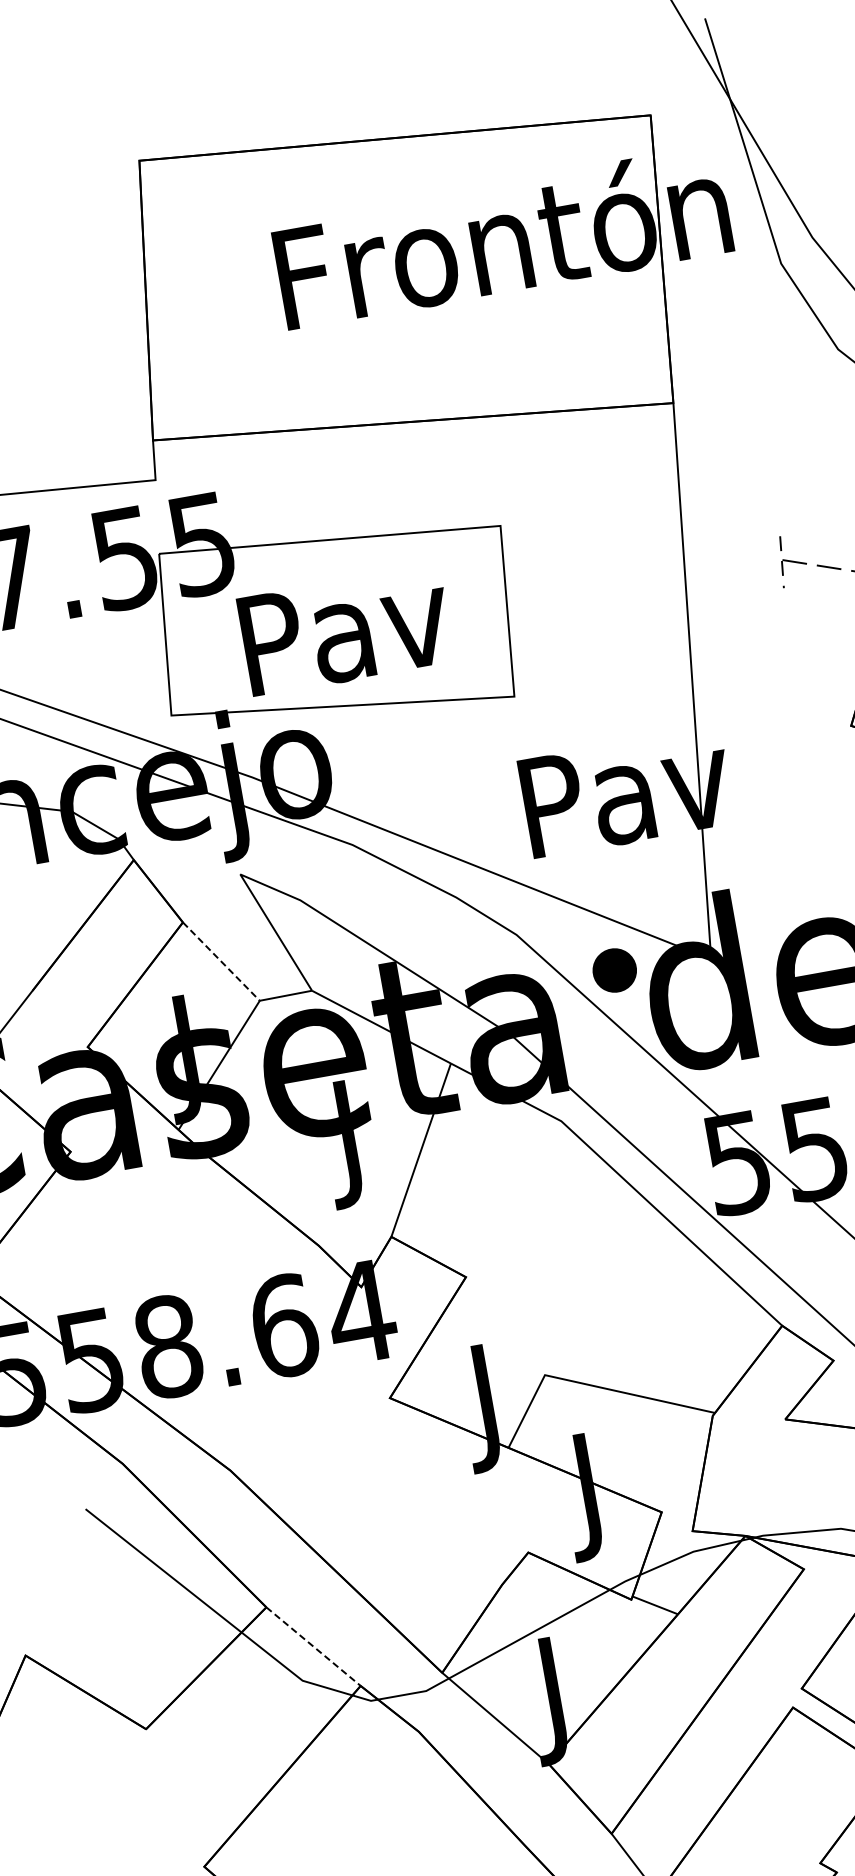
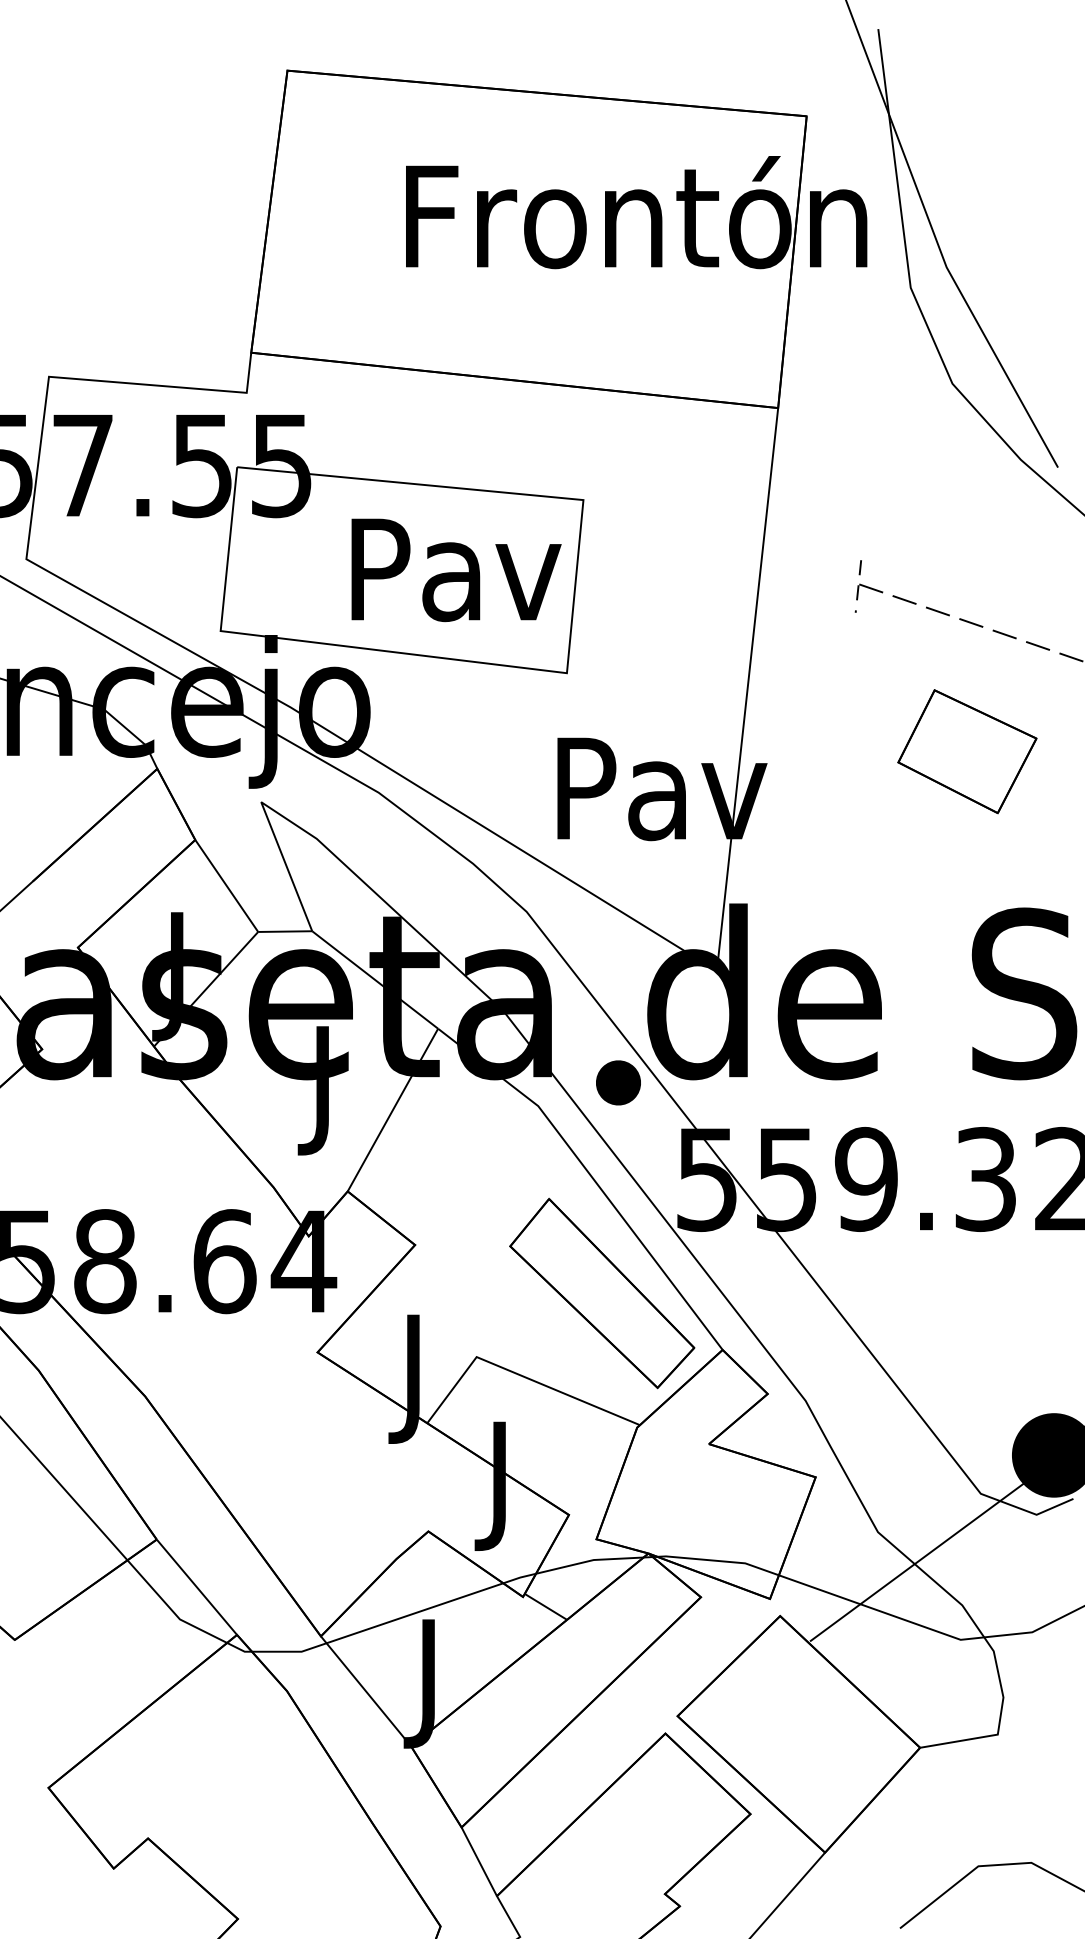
text: (346, 630) -> (456, 570), moved
line: (221, 961) -> (226, 885), dashed -> solid
part: (614, 970) -> (618, 1082), moved
part: (655, 1291) -> (602, 1293), added
line: (314, 1646) -> (197, 1587), dashed -> solid

